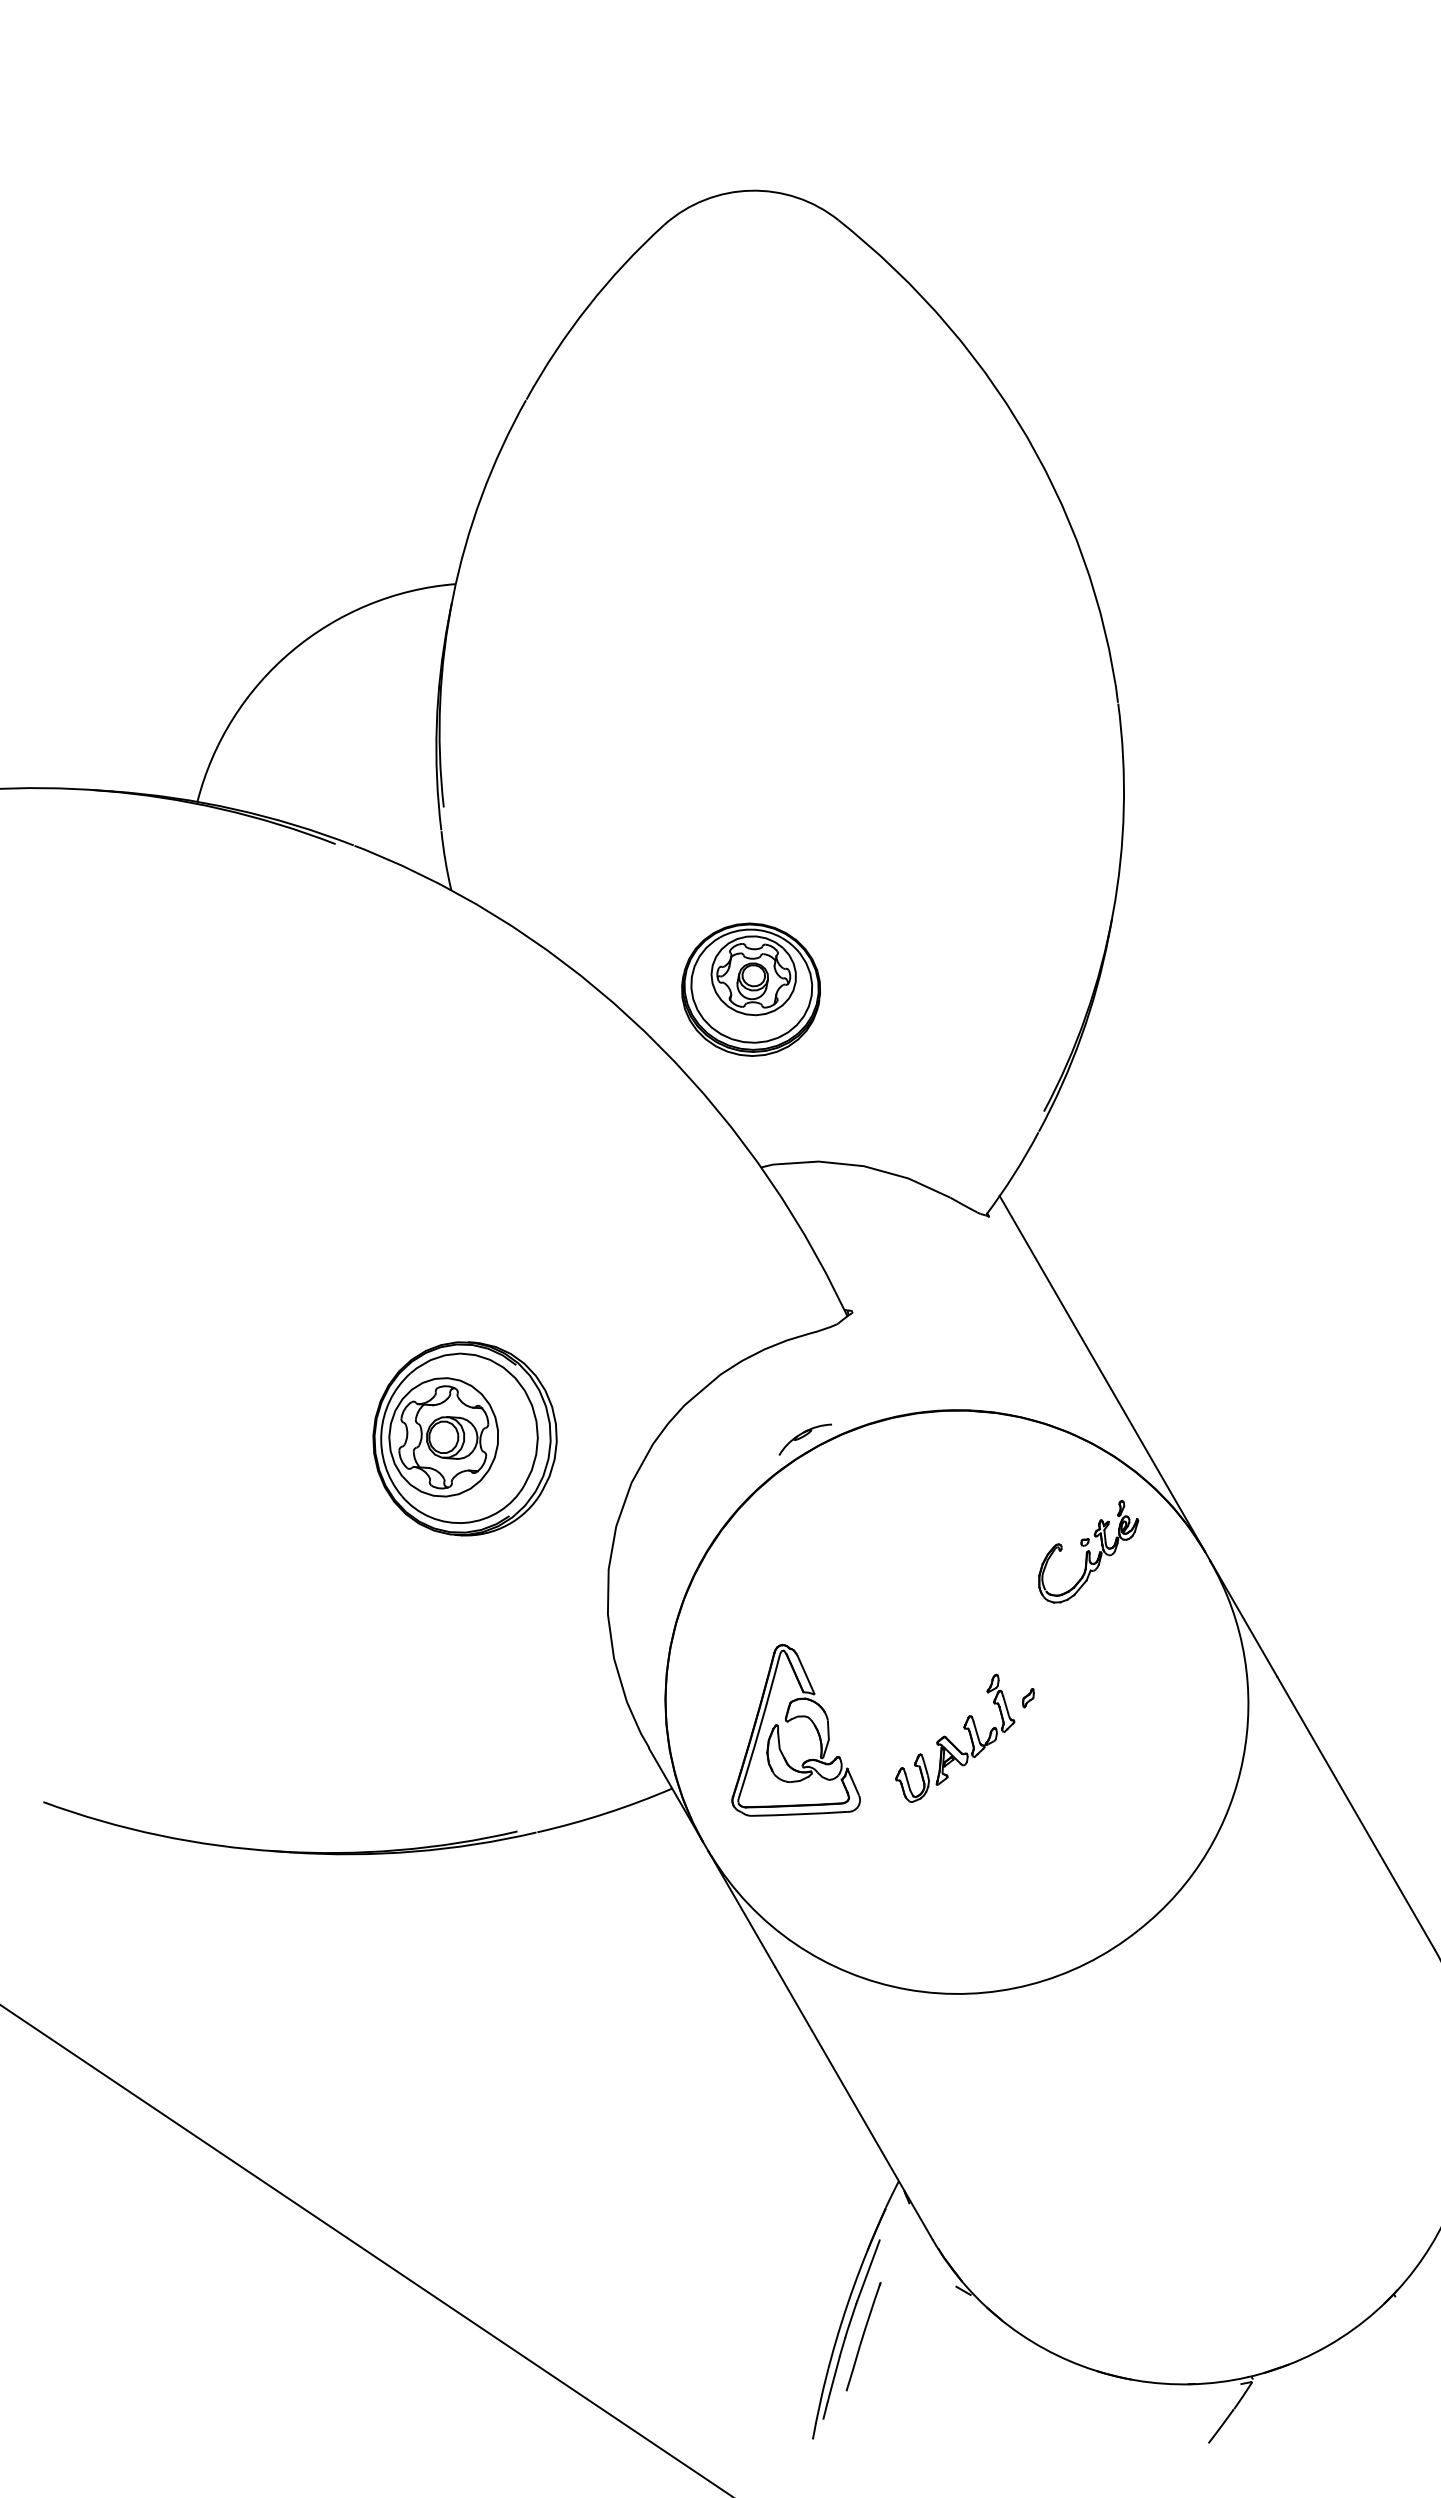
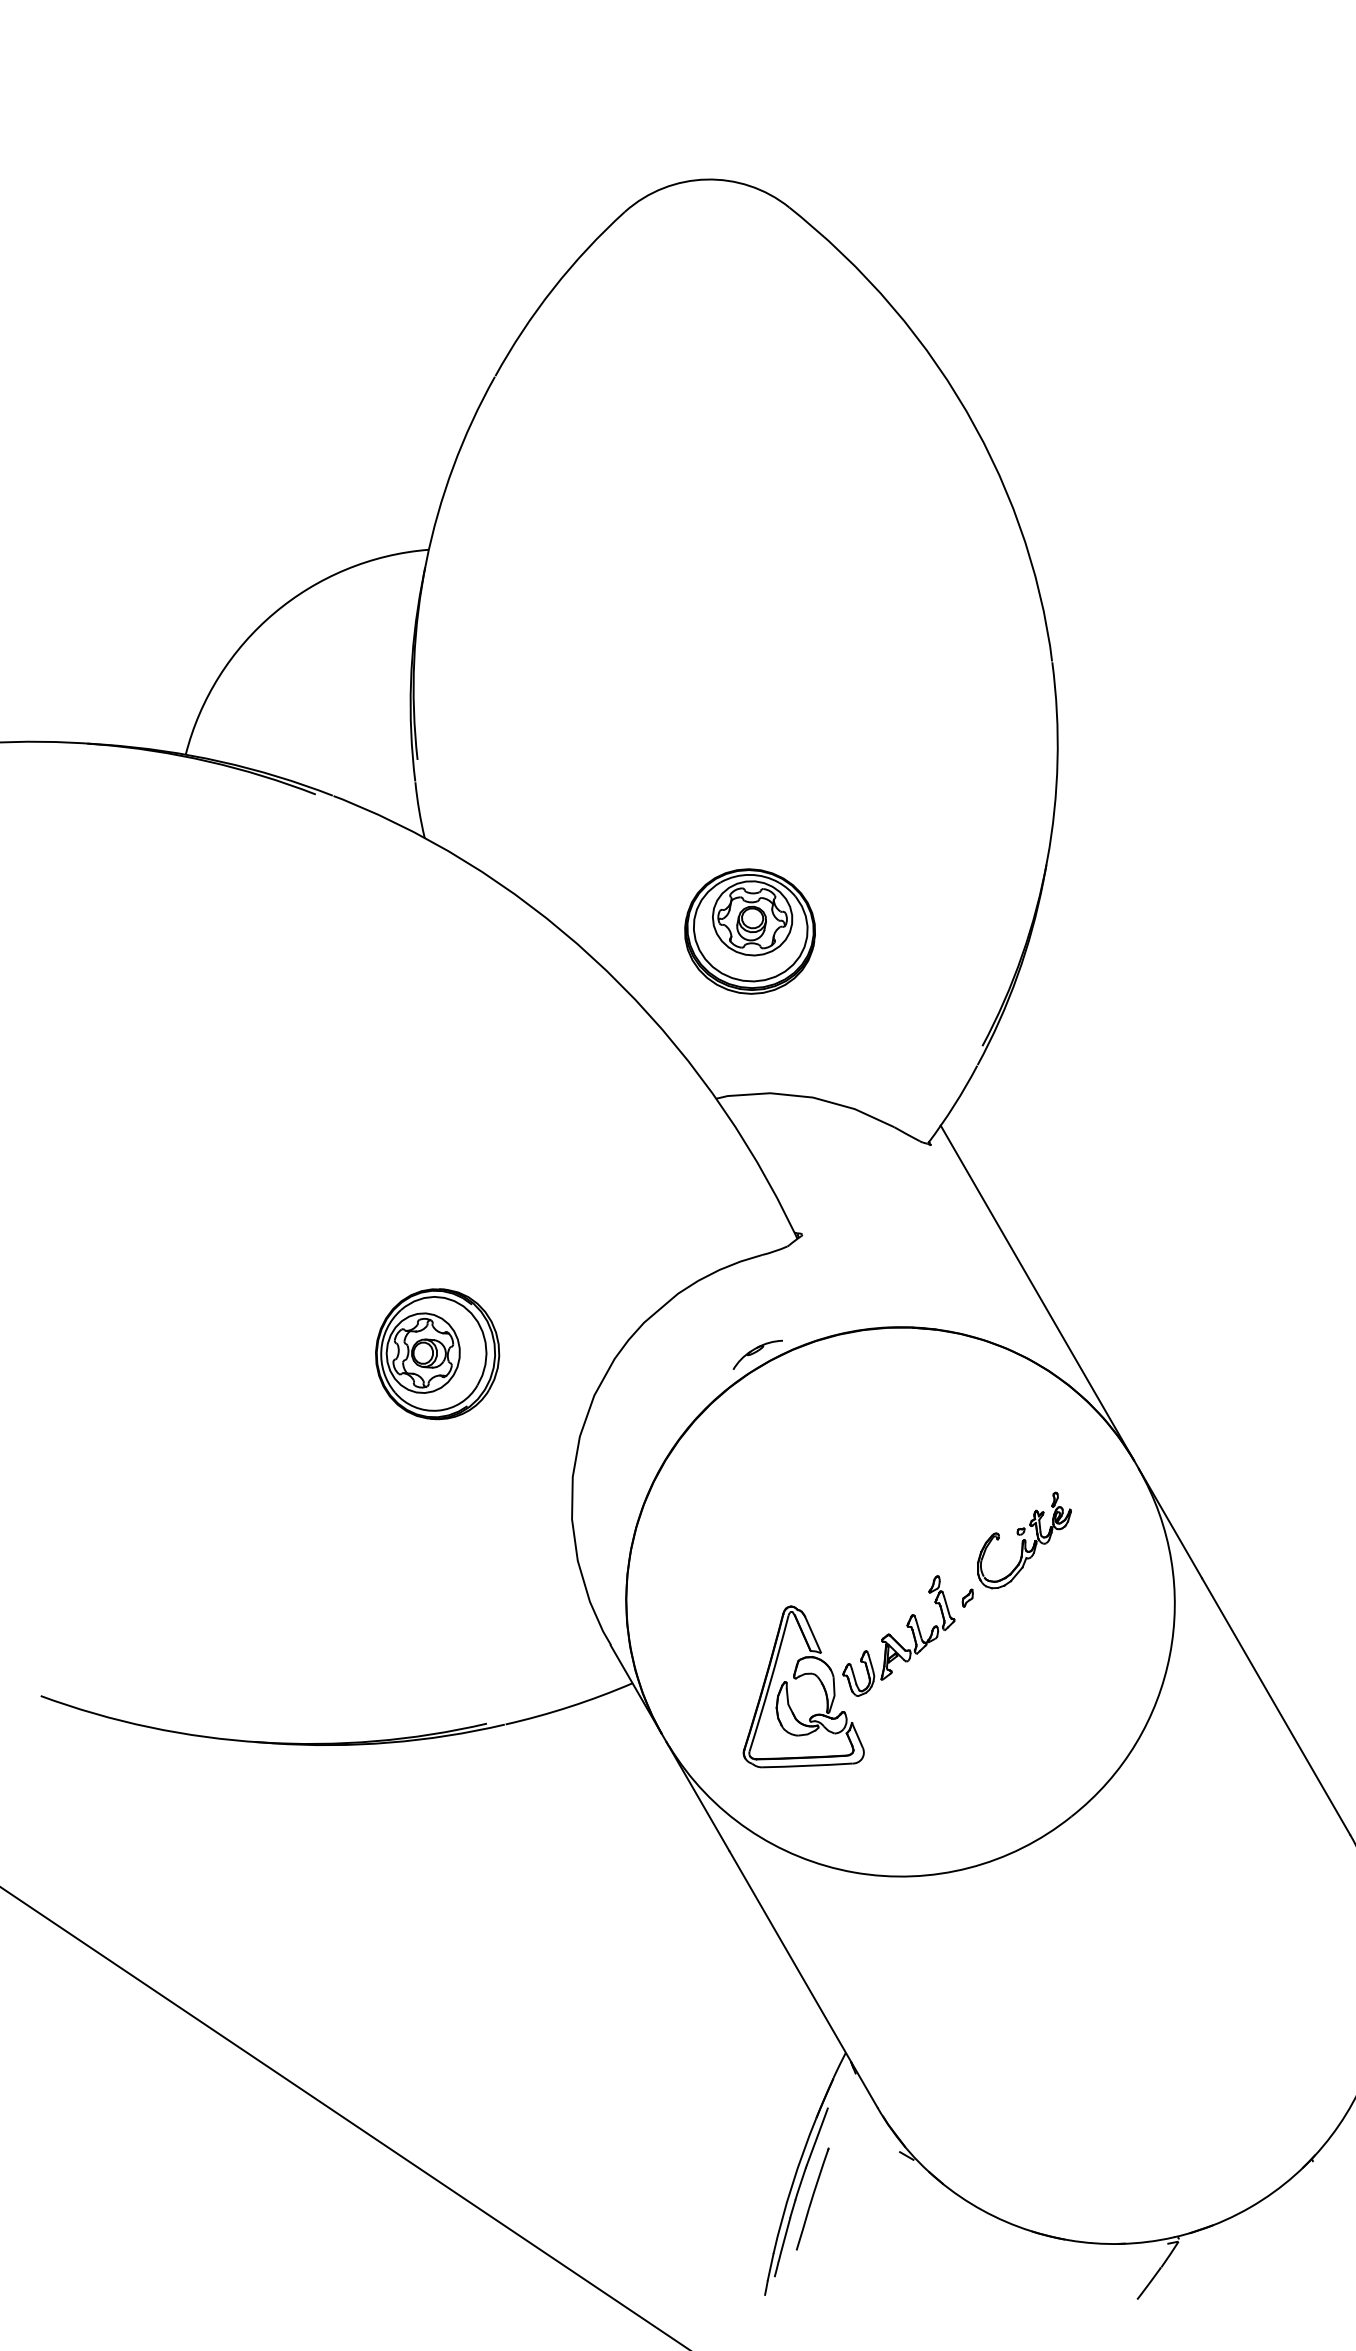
part: (751, 989) -> (750, 931), moved
part: (464, 1438) -> (437, 1353), size x0.71
part: (1088, 1551) -> (1024, 1540), moved
part: (791, 1720) -> (799, 1677), moved

